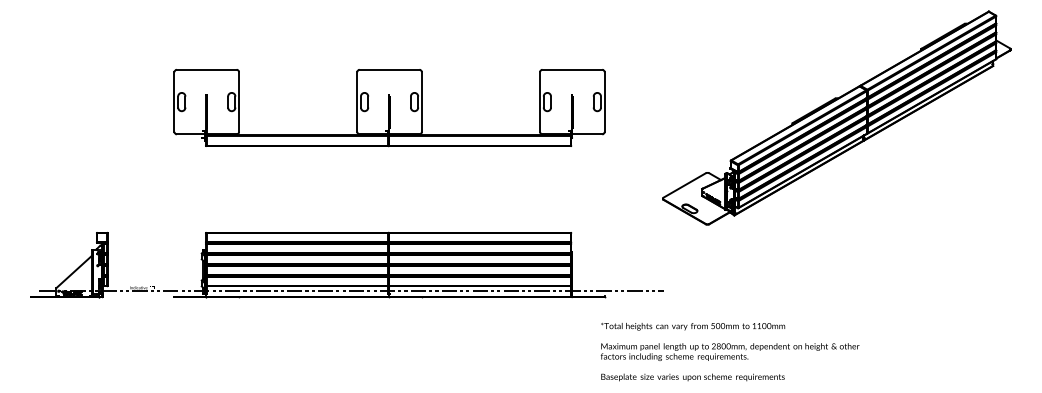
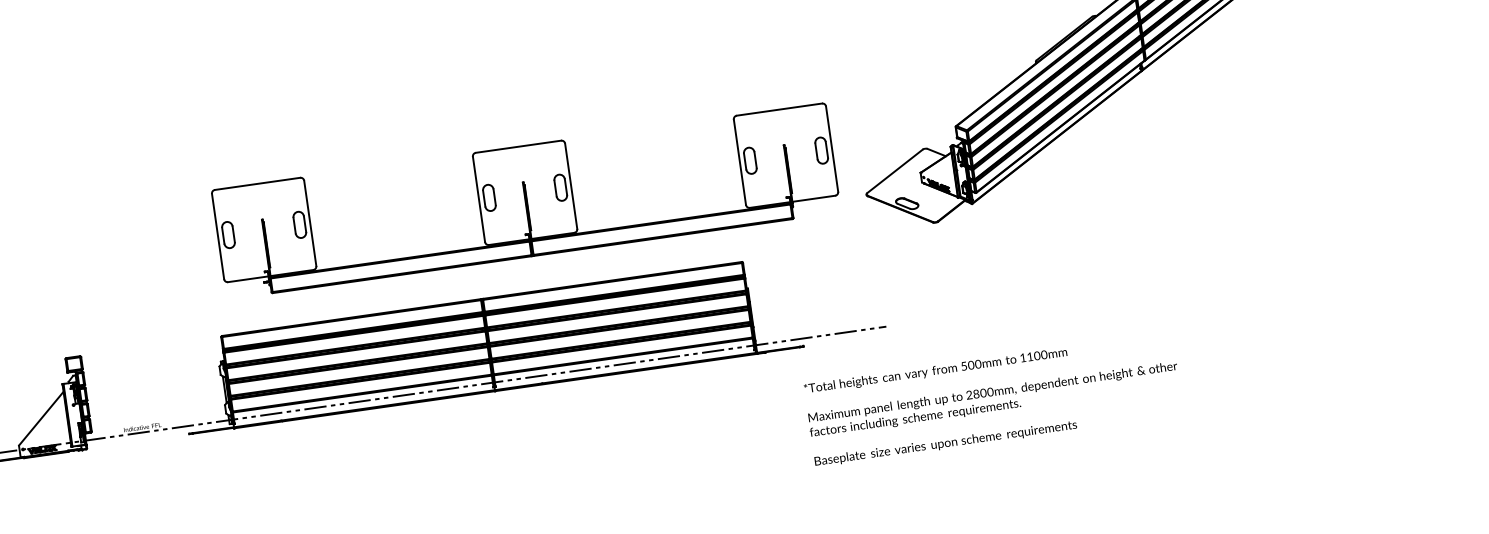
part: (389, 108) -> (526, 202), moved

